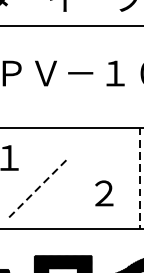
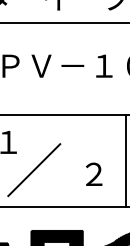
line: (139, 178) -> (125, 160), dashed -> solid
line: (38, 189) -> (34, 170), dashed -> solid

